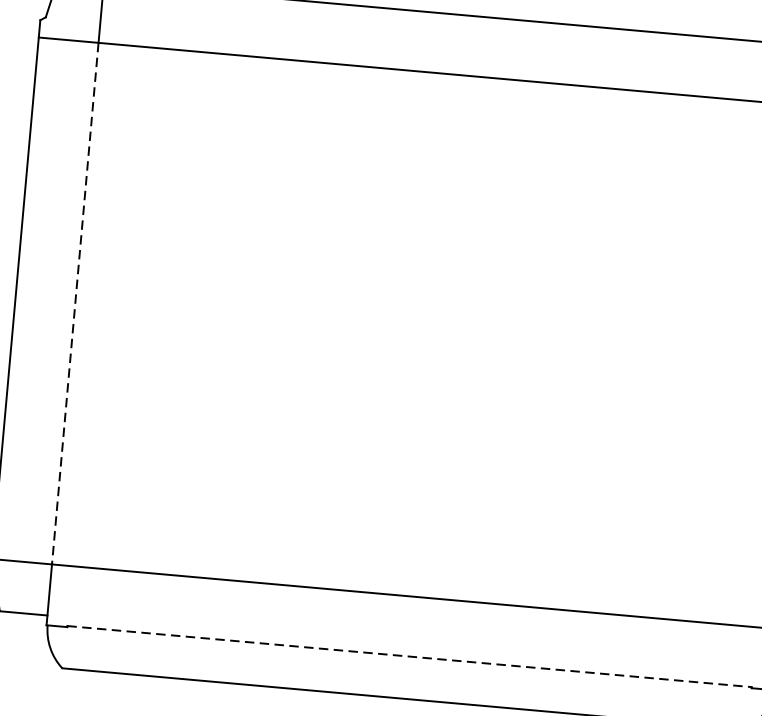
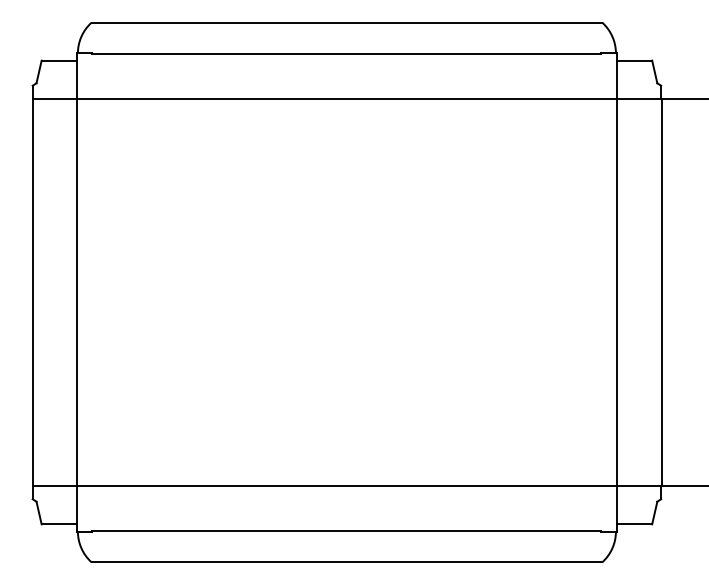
line: (75, 303) -> (77, 292), dashed -> solid
line: (410, 656) -> (347, 530), dashed -> solid

